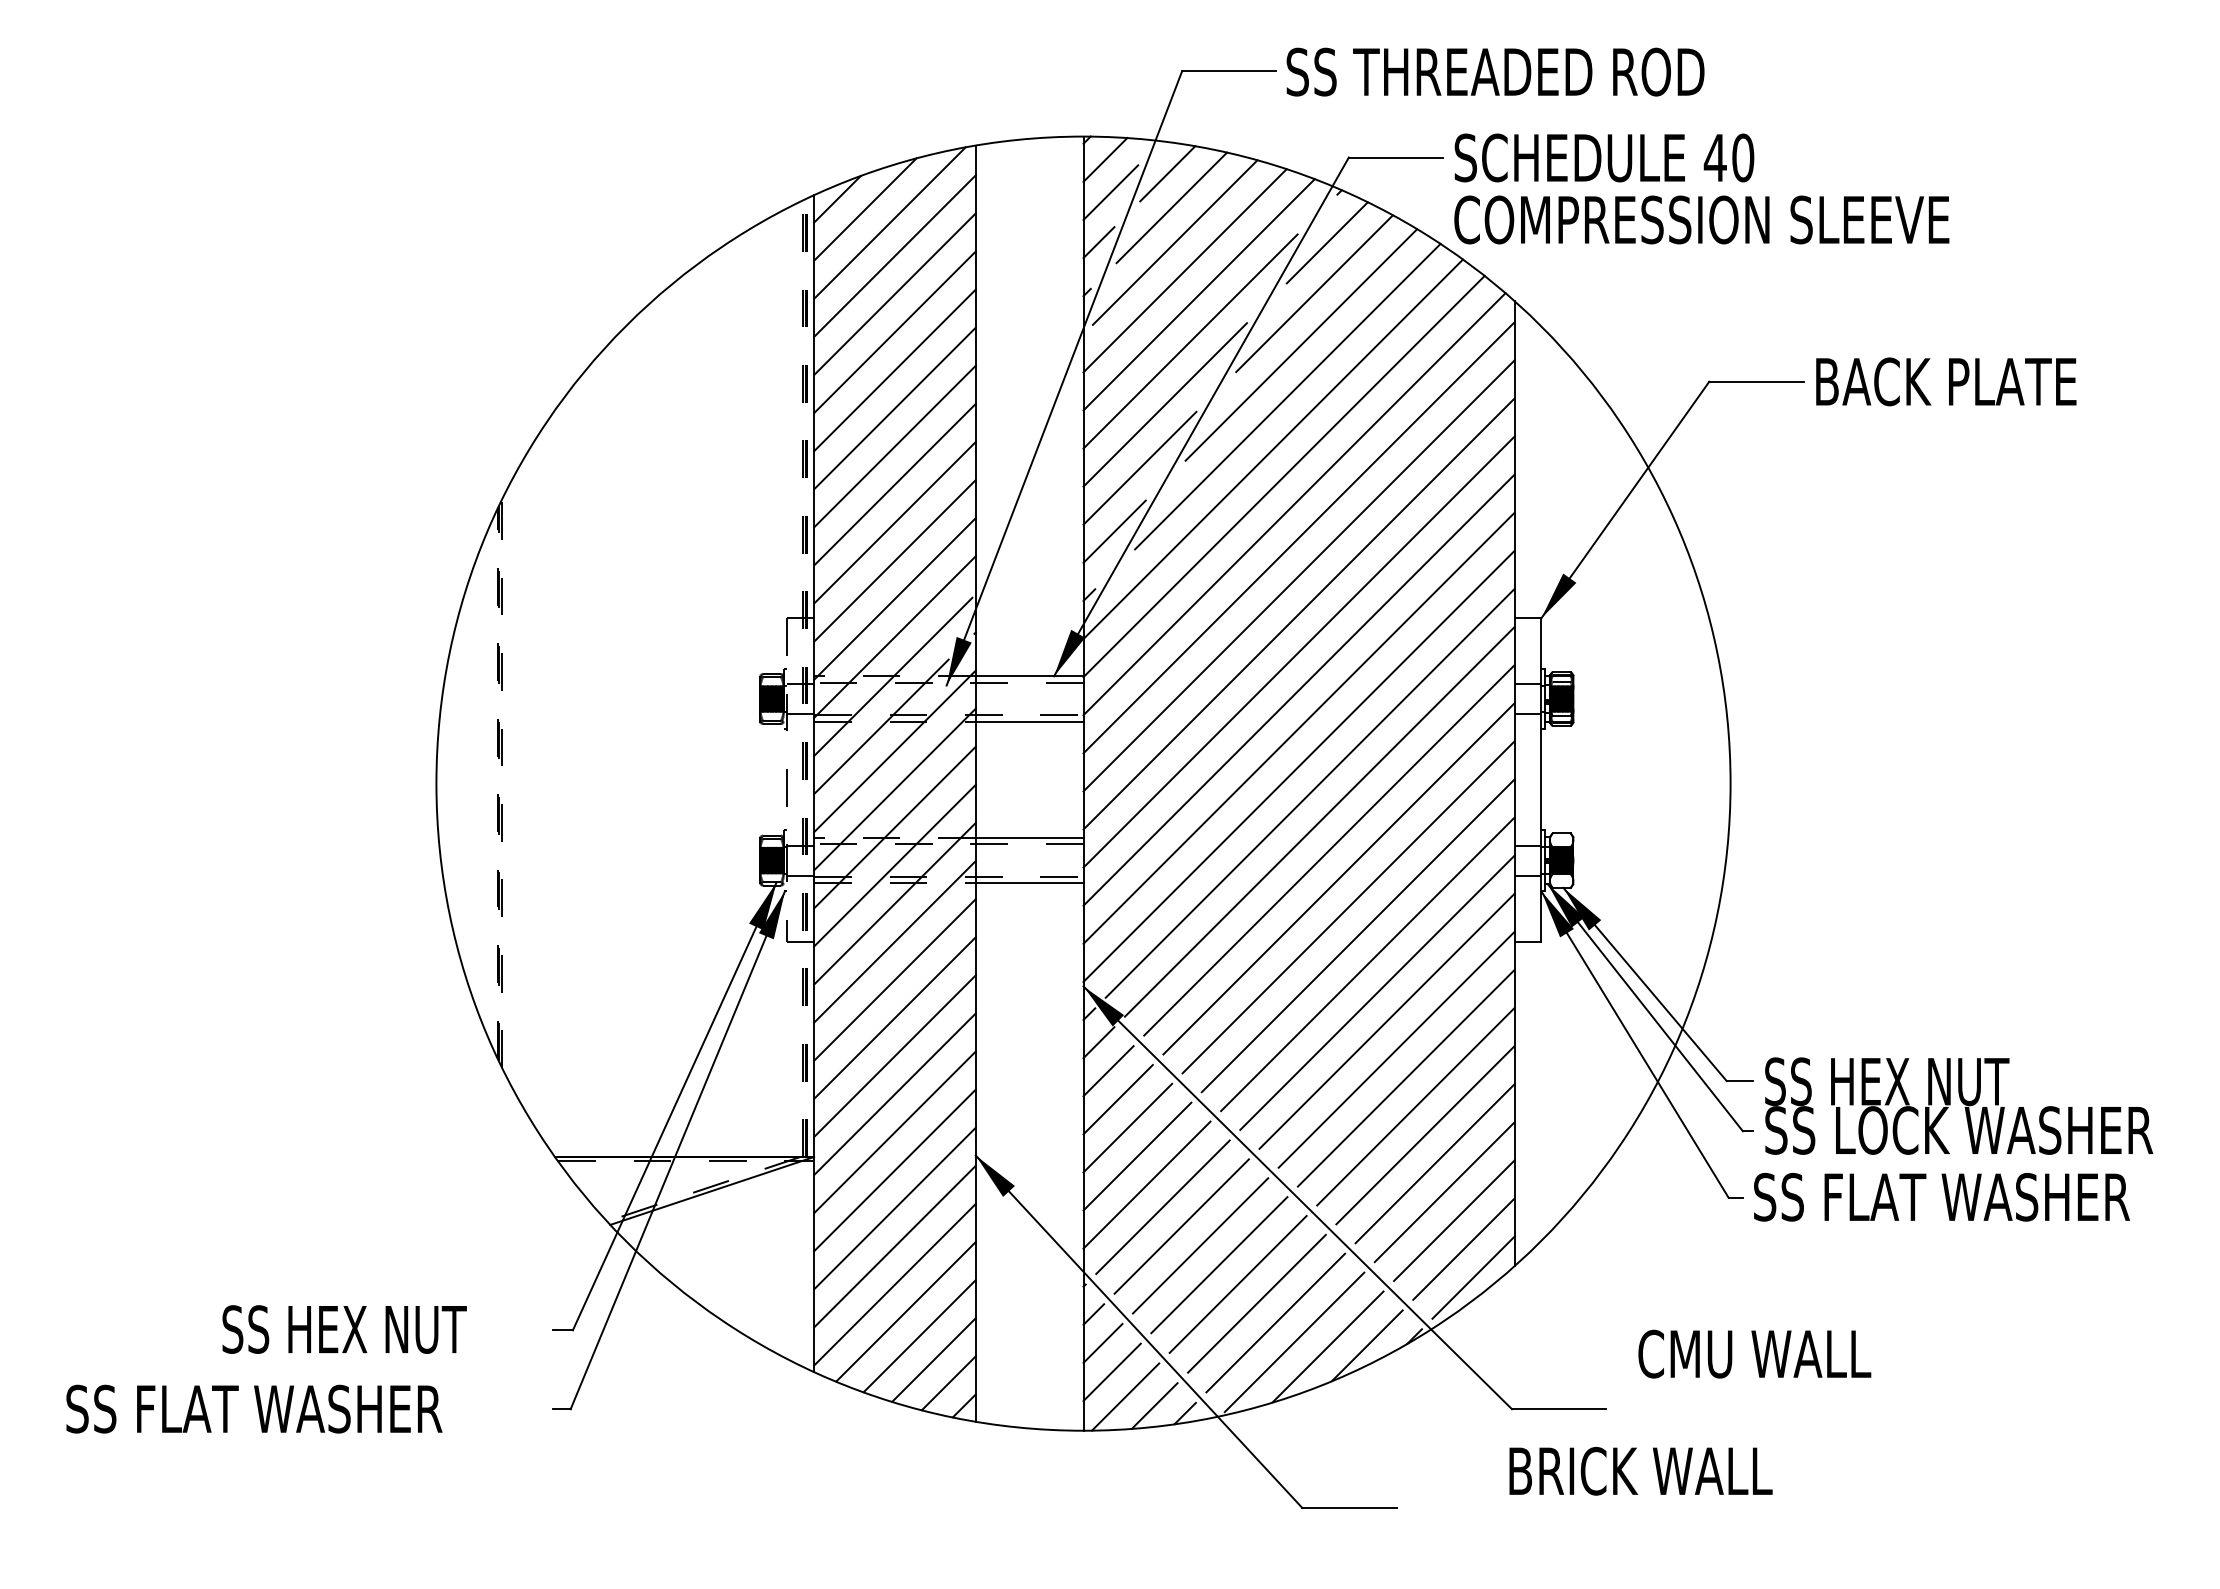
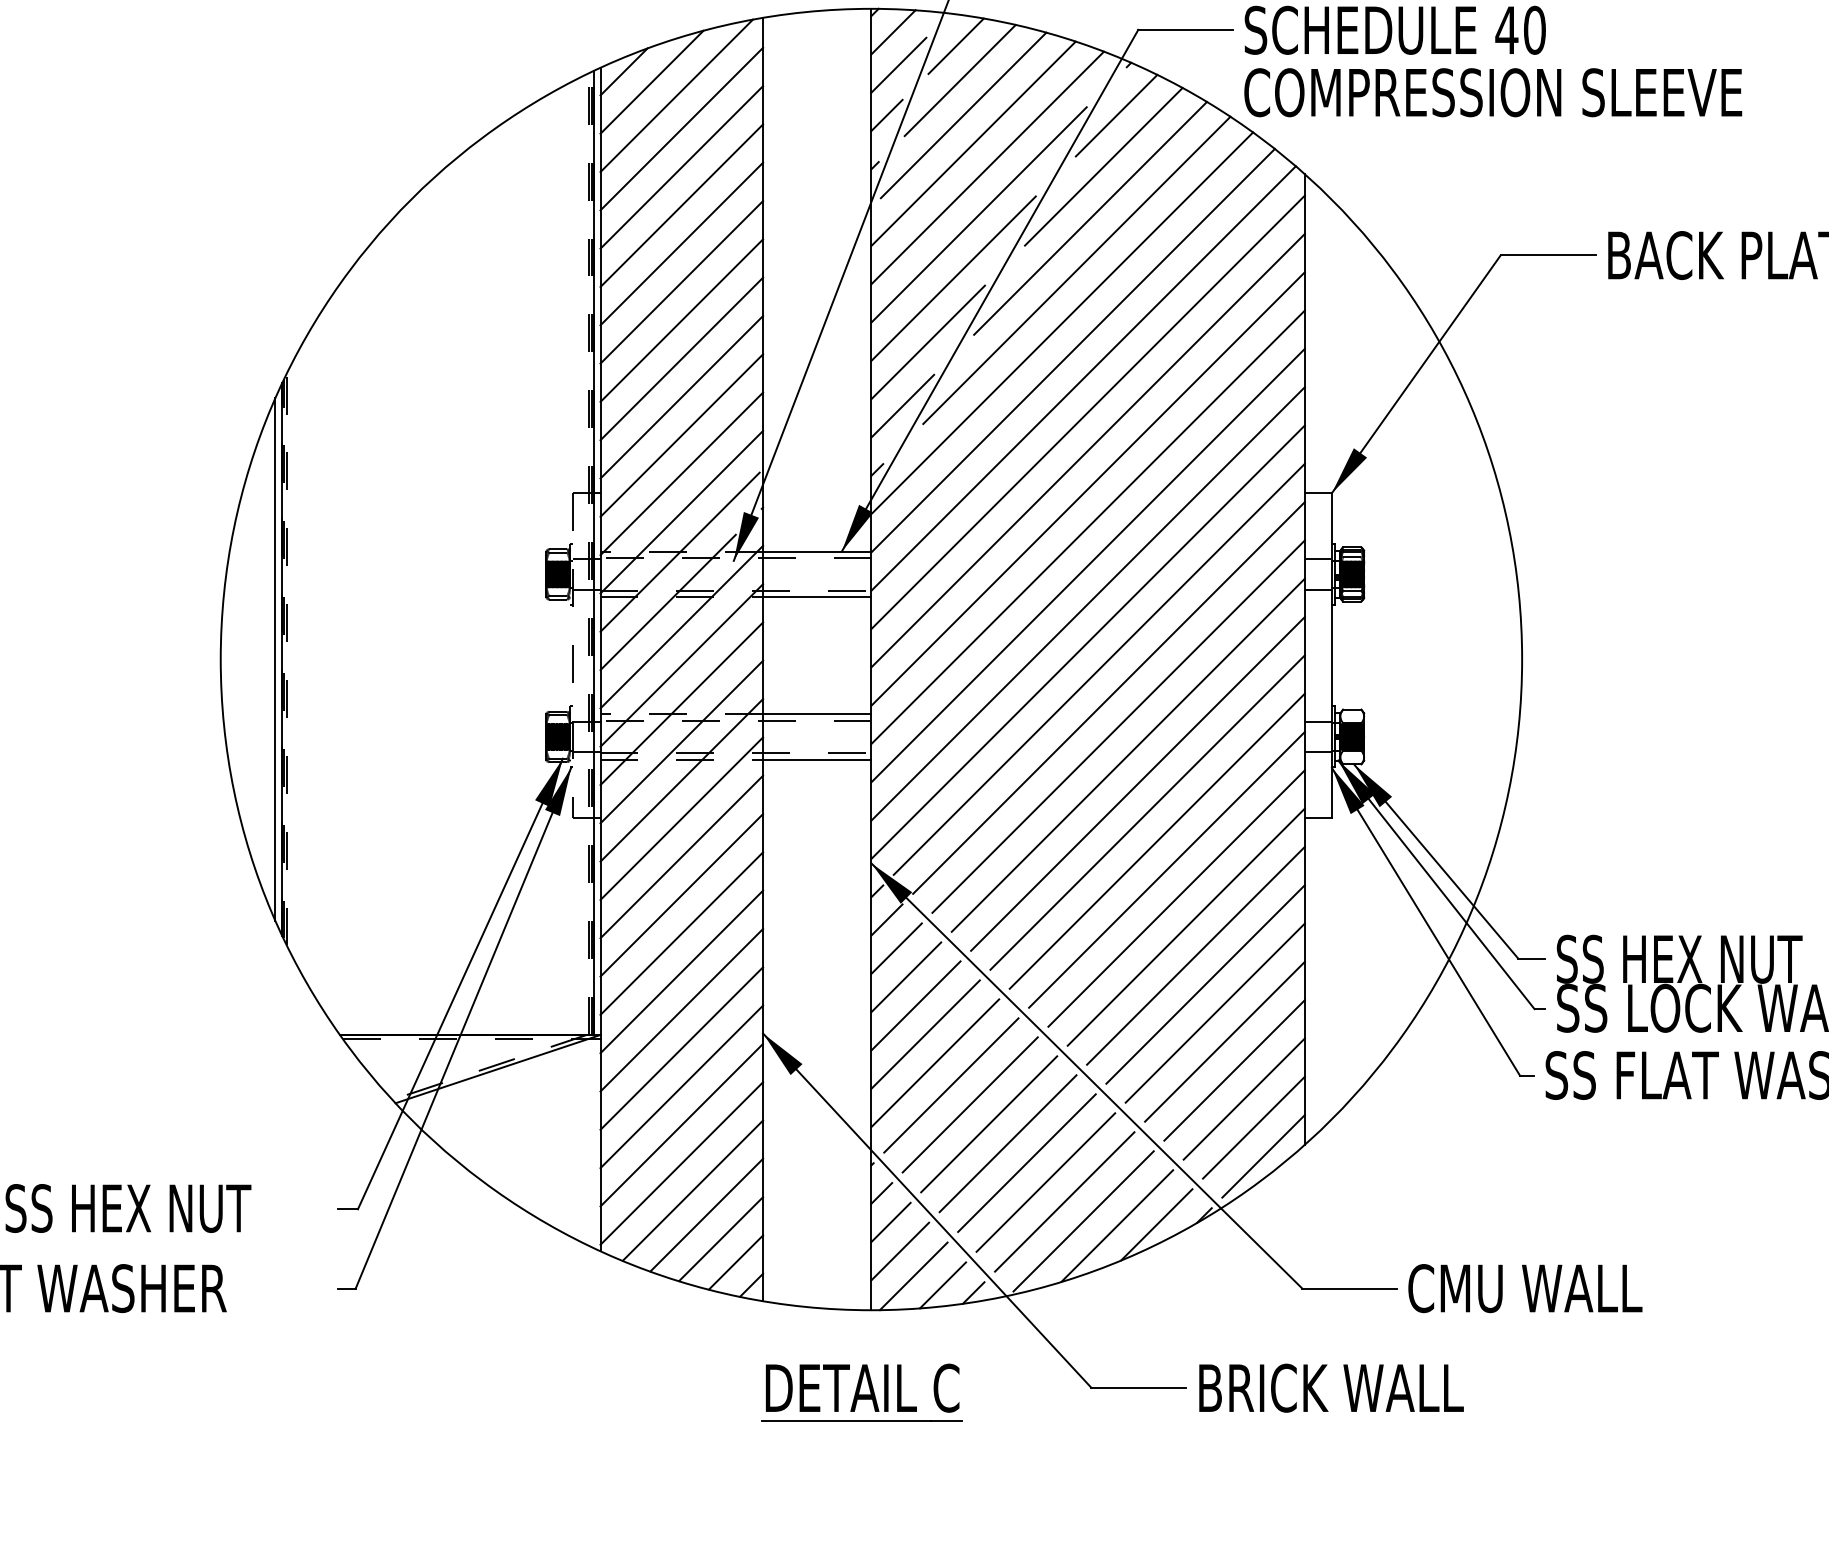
line: (807, 677) -> (593, 552), dashed -> solid
line: (490, 783) -> (275, 659), added
line: (497, 783) -> (282, 659), dashed -> solid
text: (1754, 1353) -> (1525, 1287), moved
text: (1640, 1470) -> (1330, 1387), moved
part: (1073, 1512) -> (861, 1392), added

